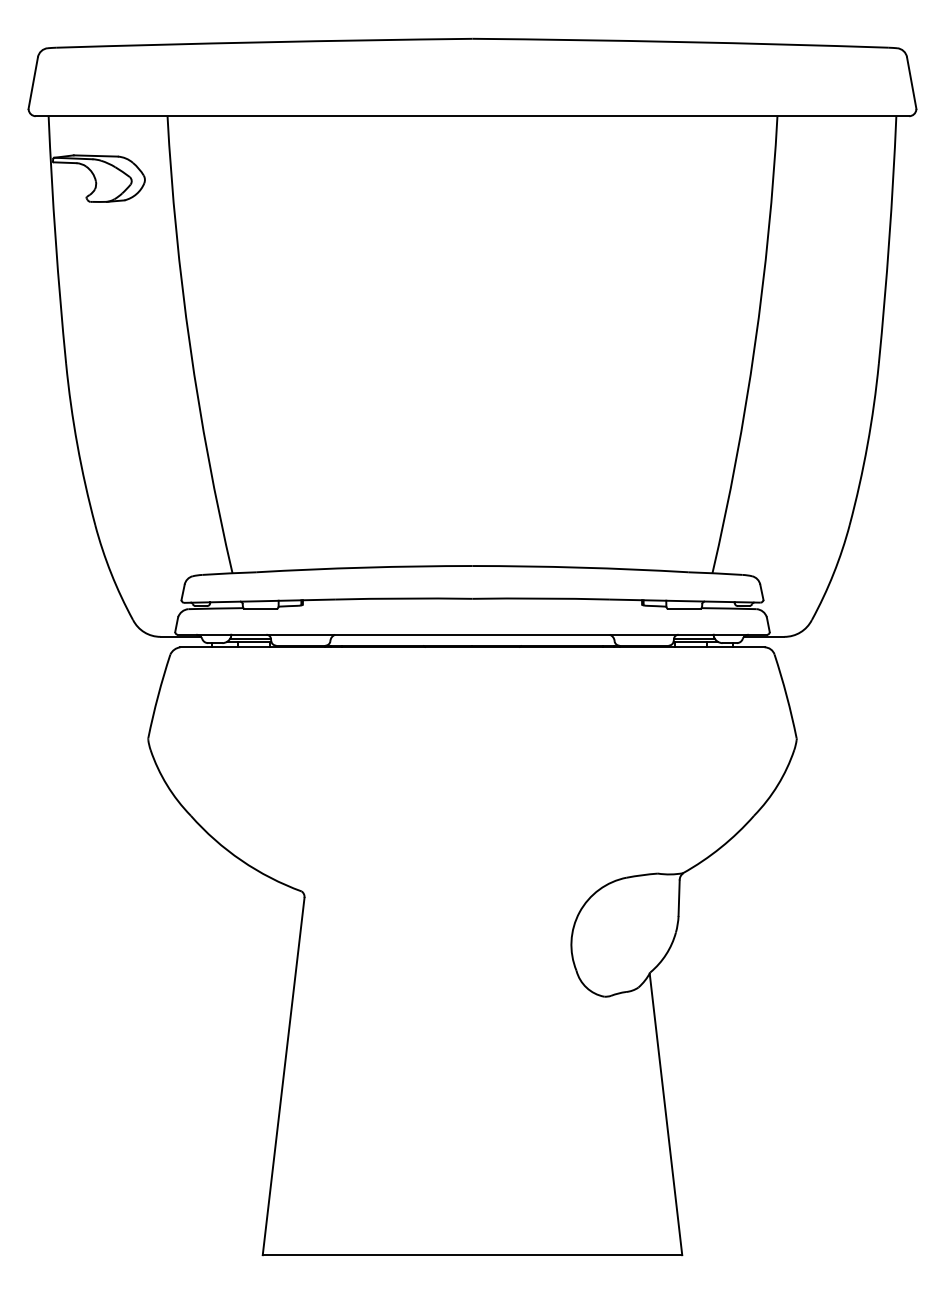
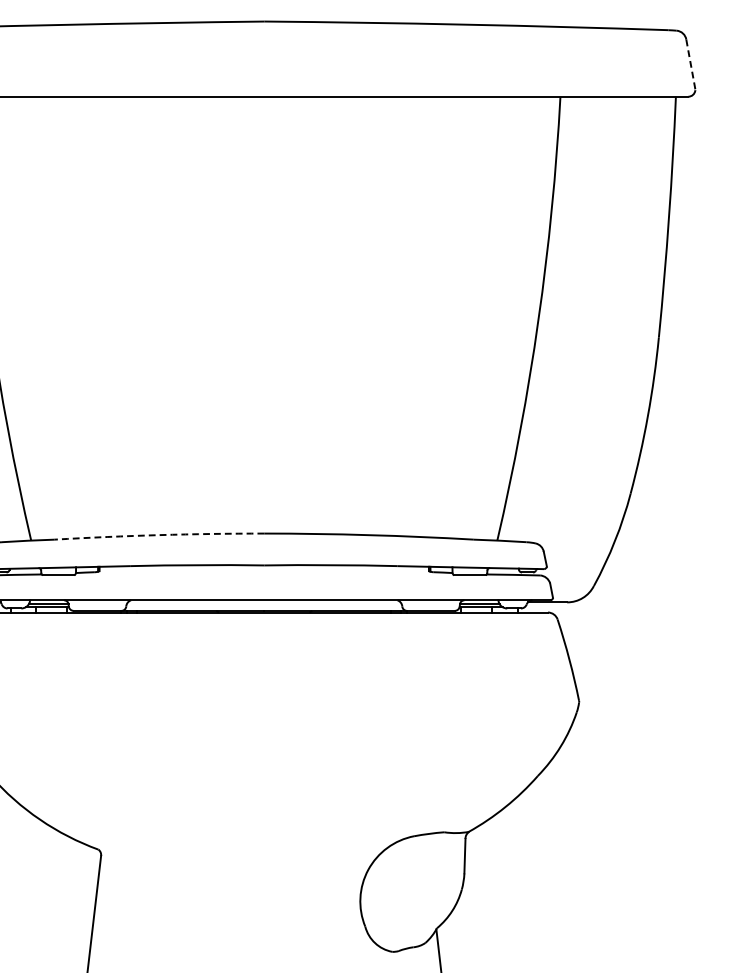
line: (911, 83) -> (690, 64), solid -> dashed
arc: (364, 567) -> (159, 535), solid -> dashed

